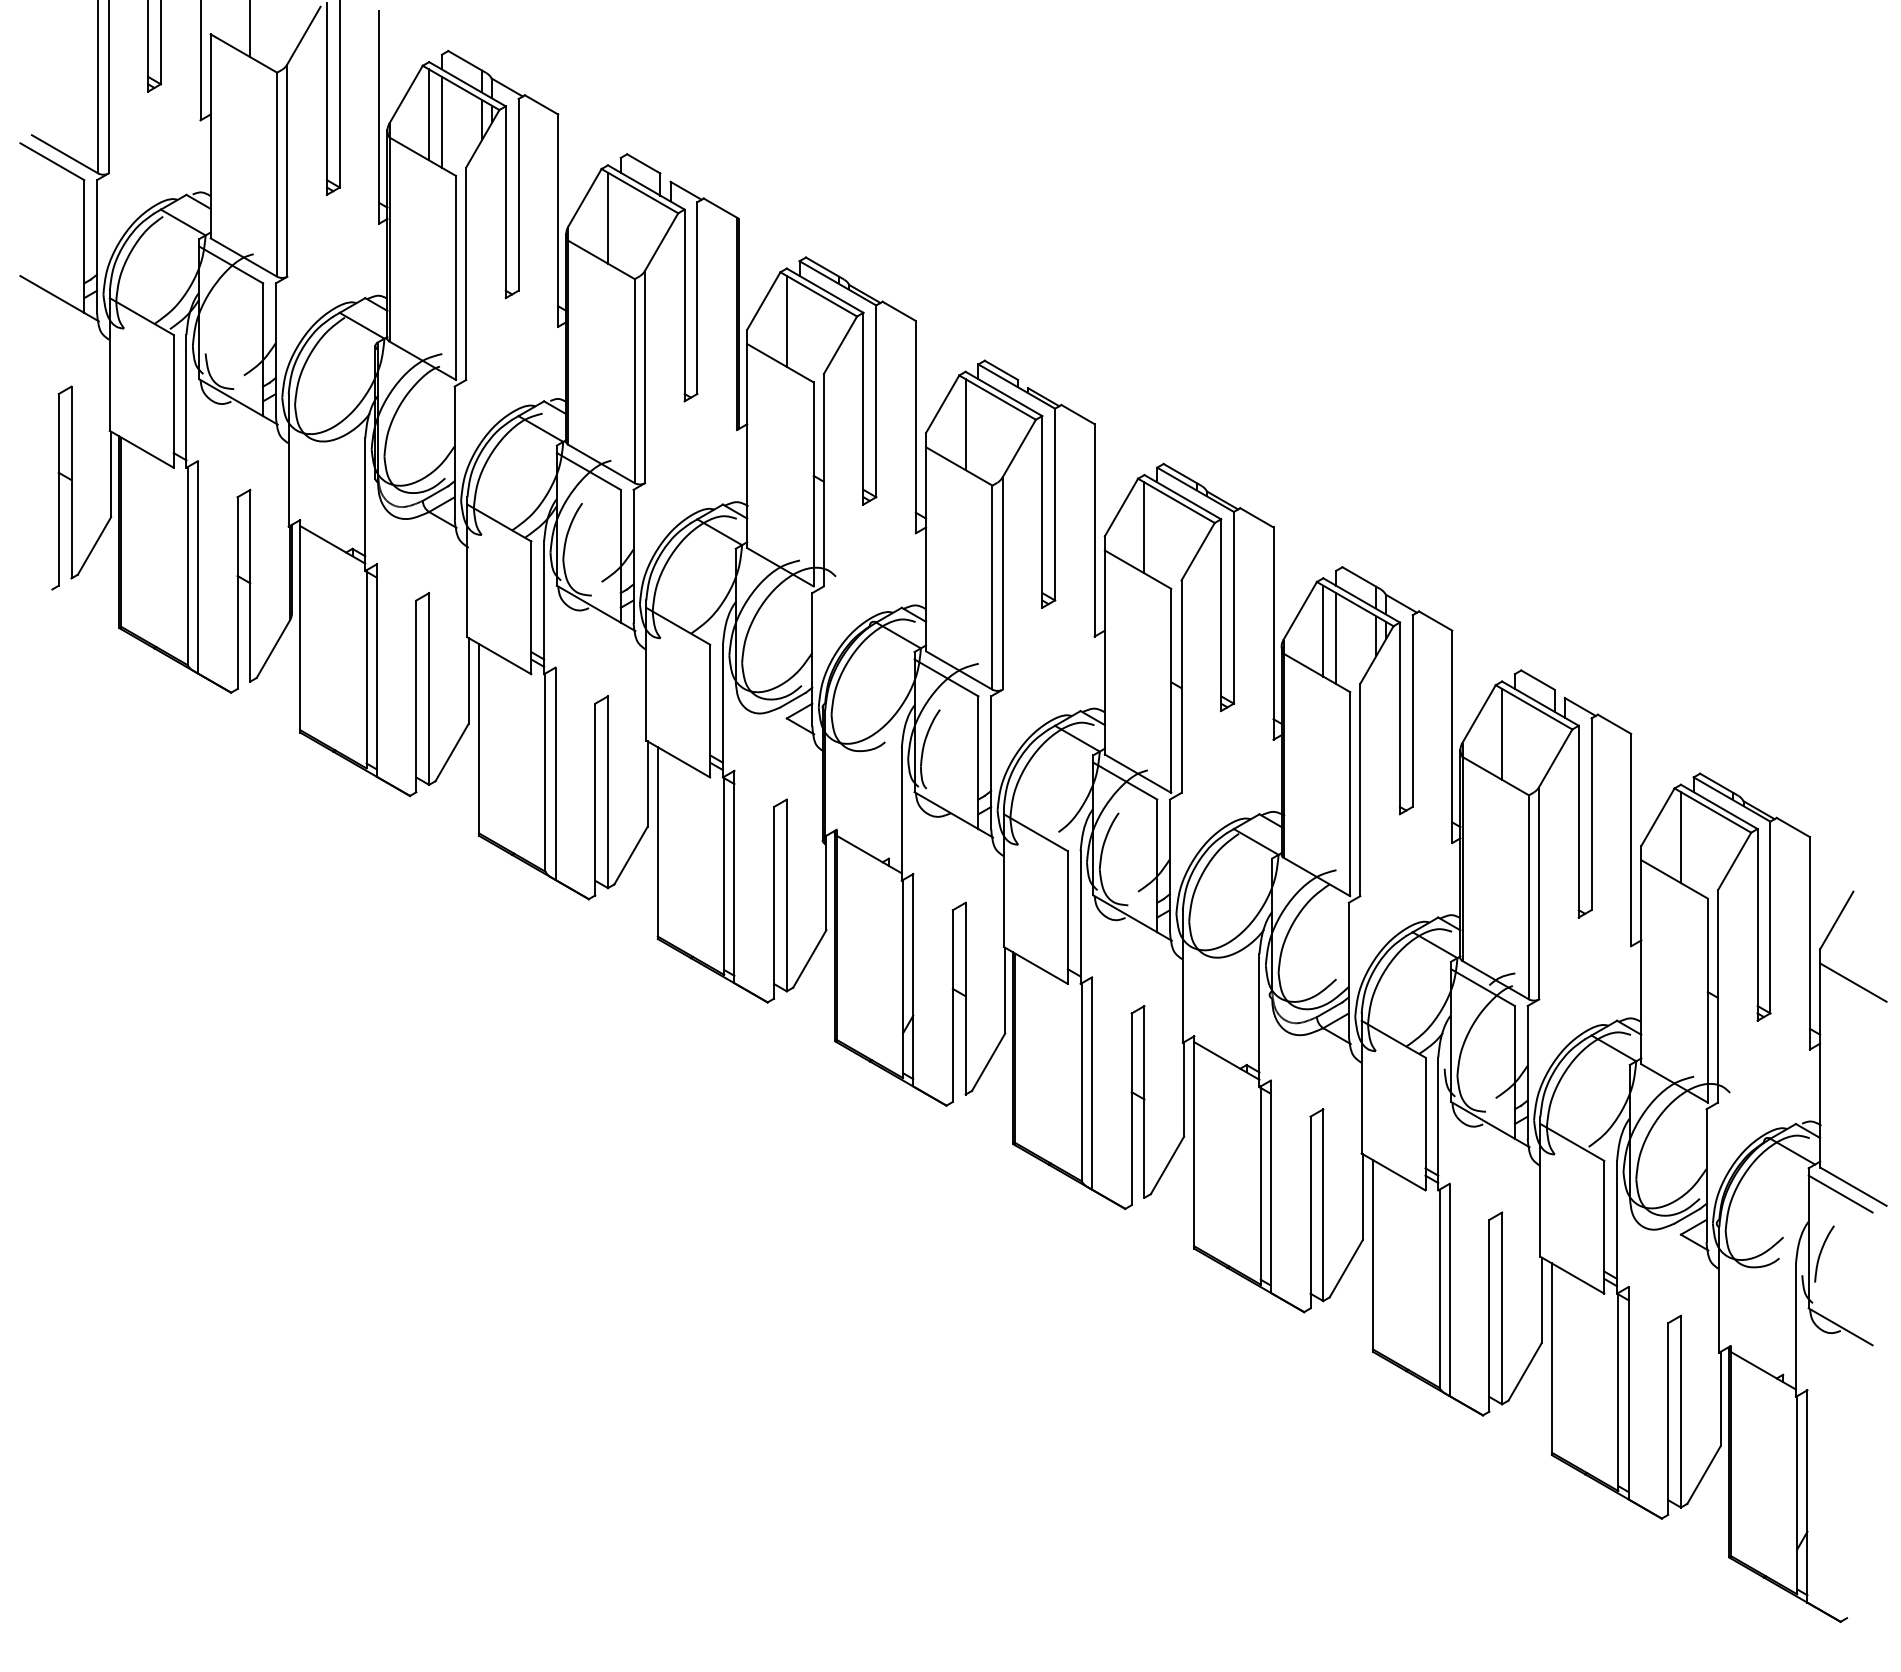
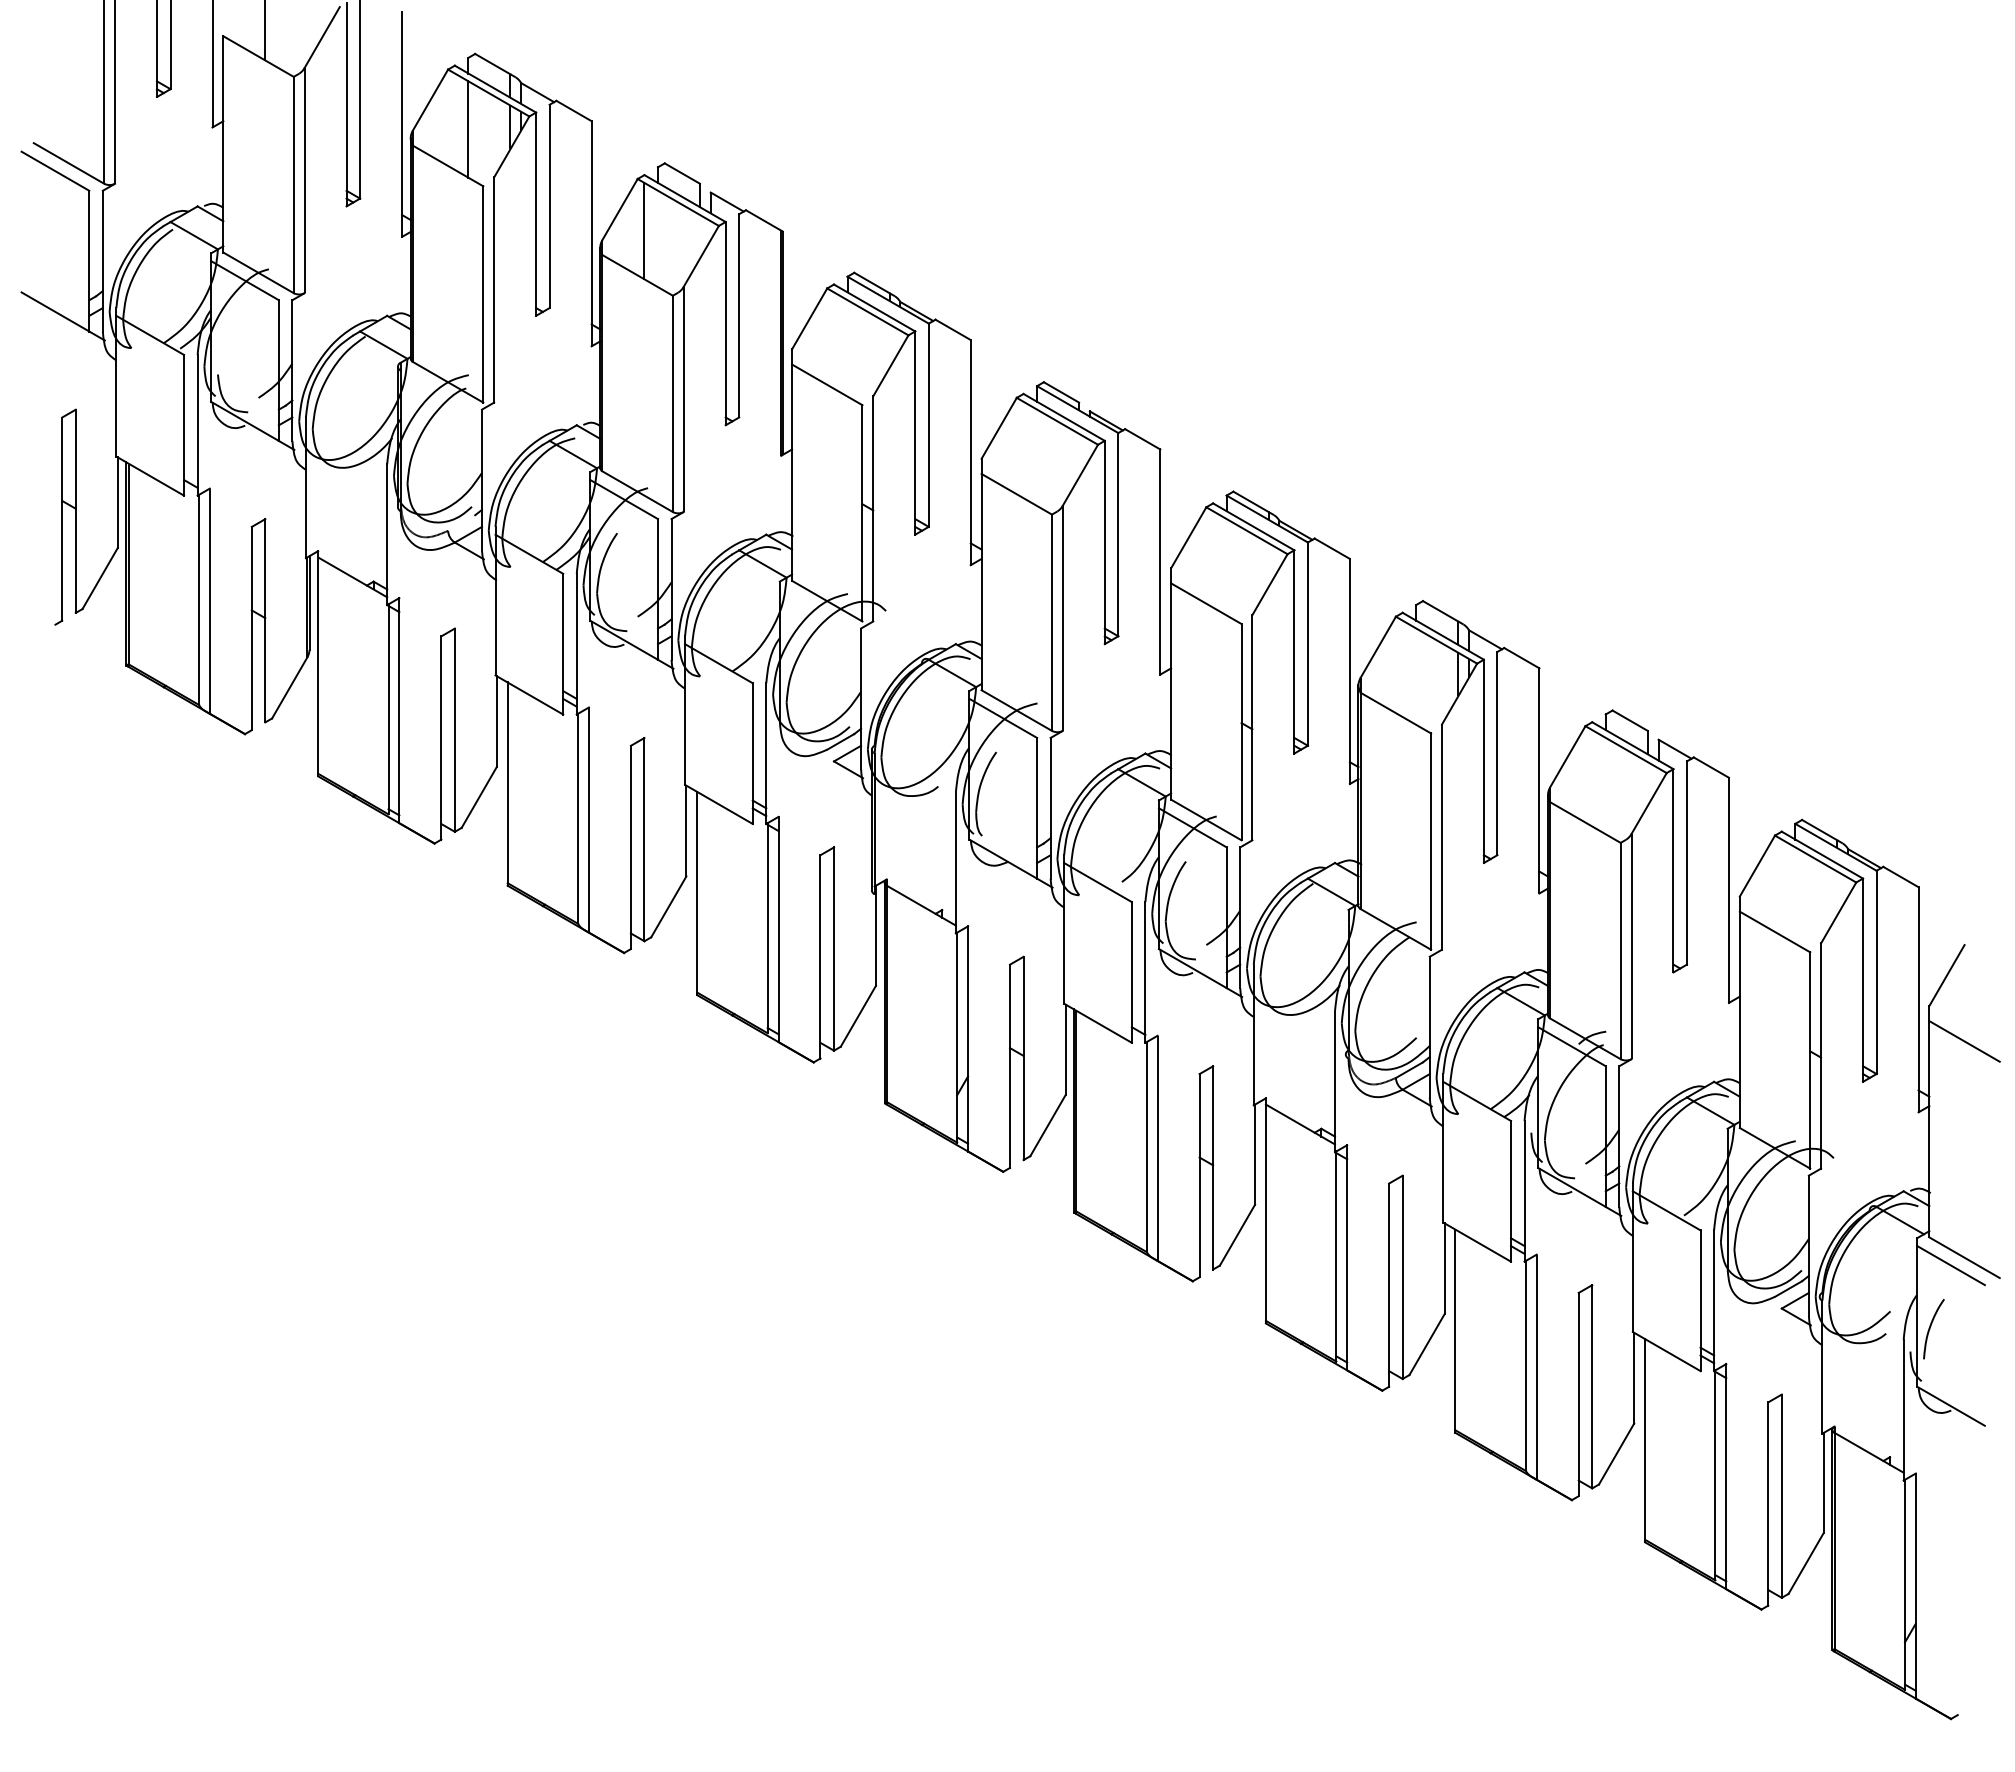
line: (428, 114) -> (454, 121), removed
line: (787, 321) -> (834, 340), removed
line: (965, 424) -> (1023, 449), removed
line: (435, 493) -> (461, 522), removed
line: (1144, 527) -> (1213, 559), removed
line: (1323, 630) -> (1402, 668), removed
line: (1336, 638) -> (1416, 676), removed
line: (1502, 734) -> (1592, 778), removed
line: (1680, 837) -> (1781, 887), removed

